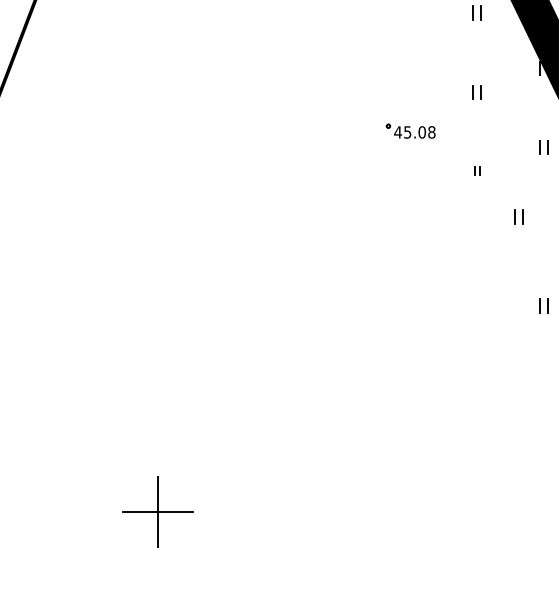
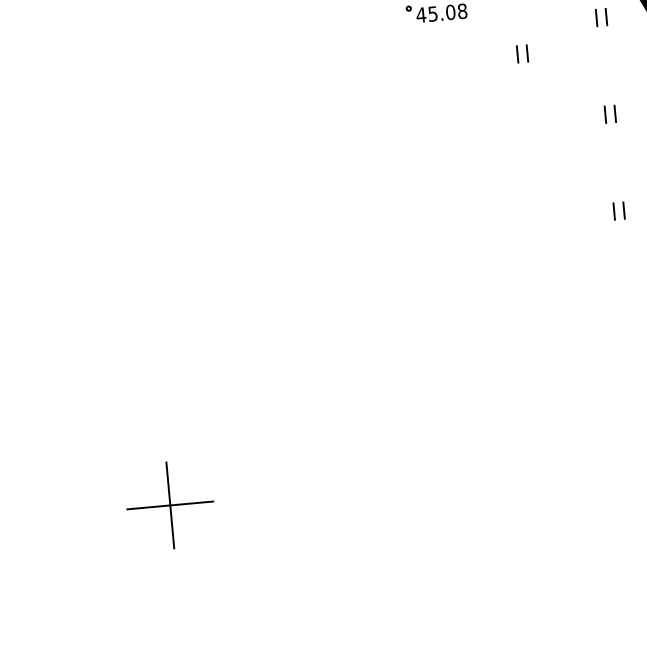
part: (476, 171) -> (521, 54), size x1.67
part: (518, 216) -> (609, 113), moved

